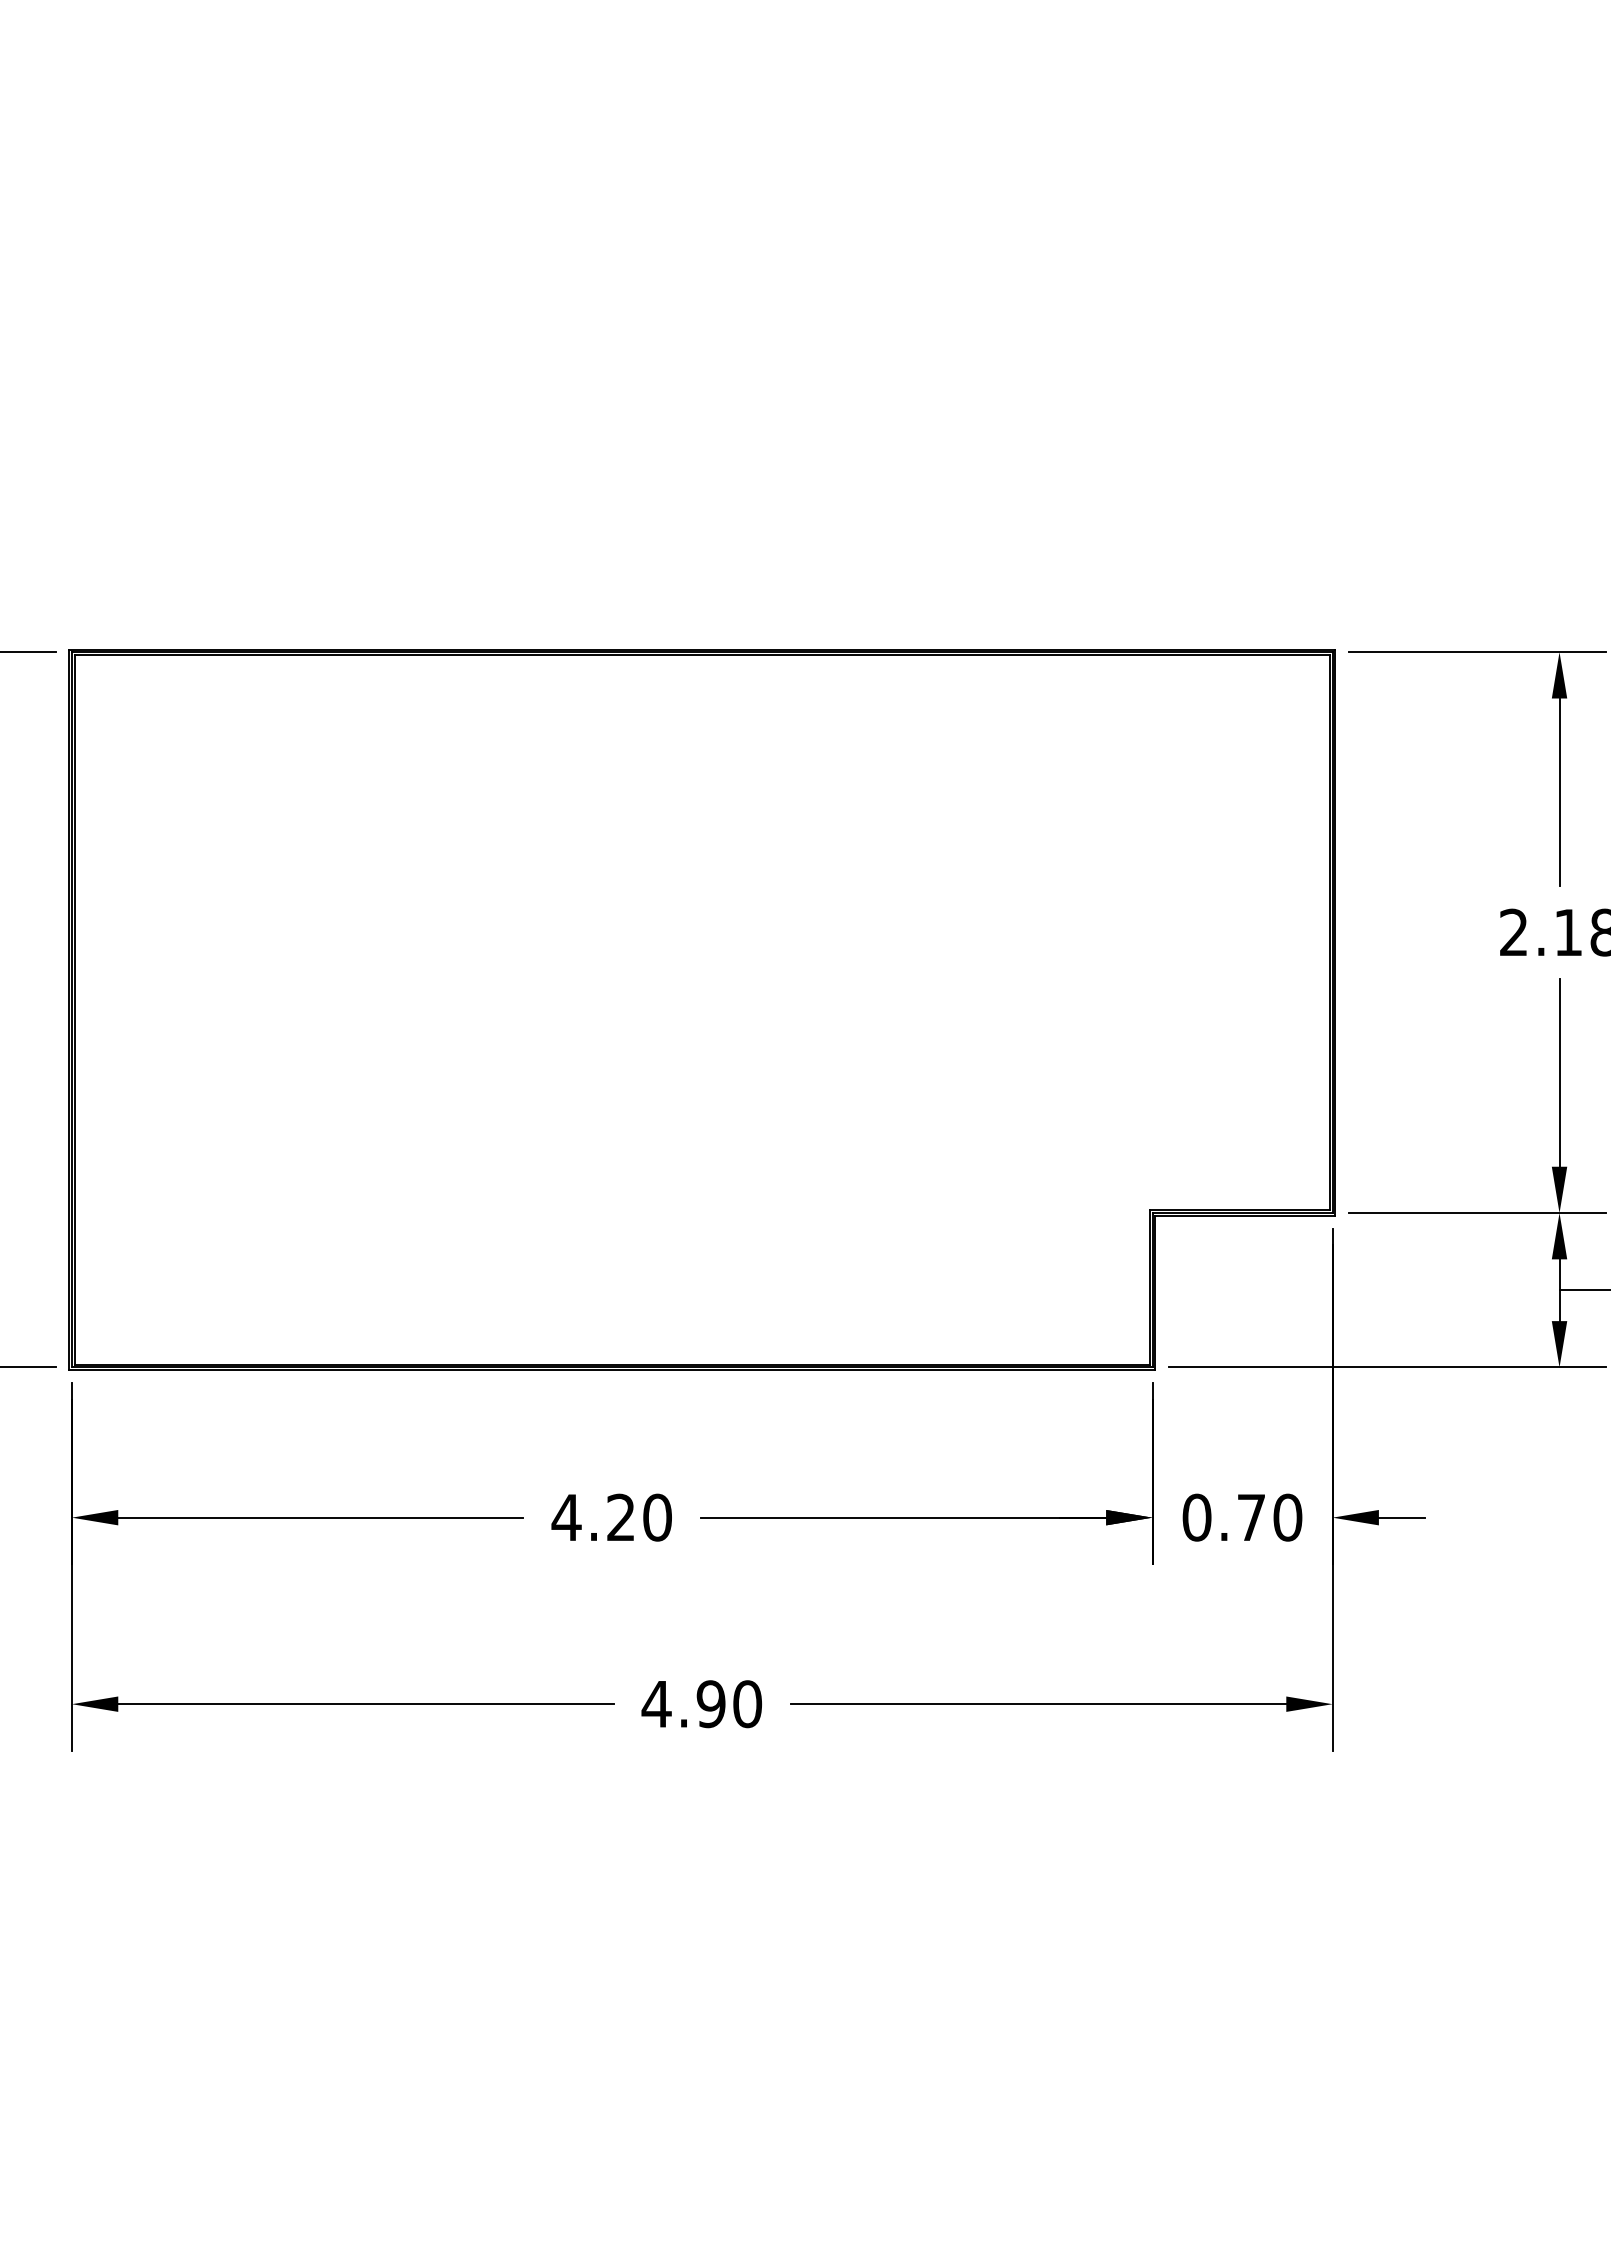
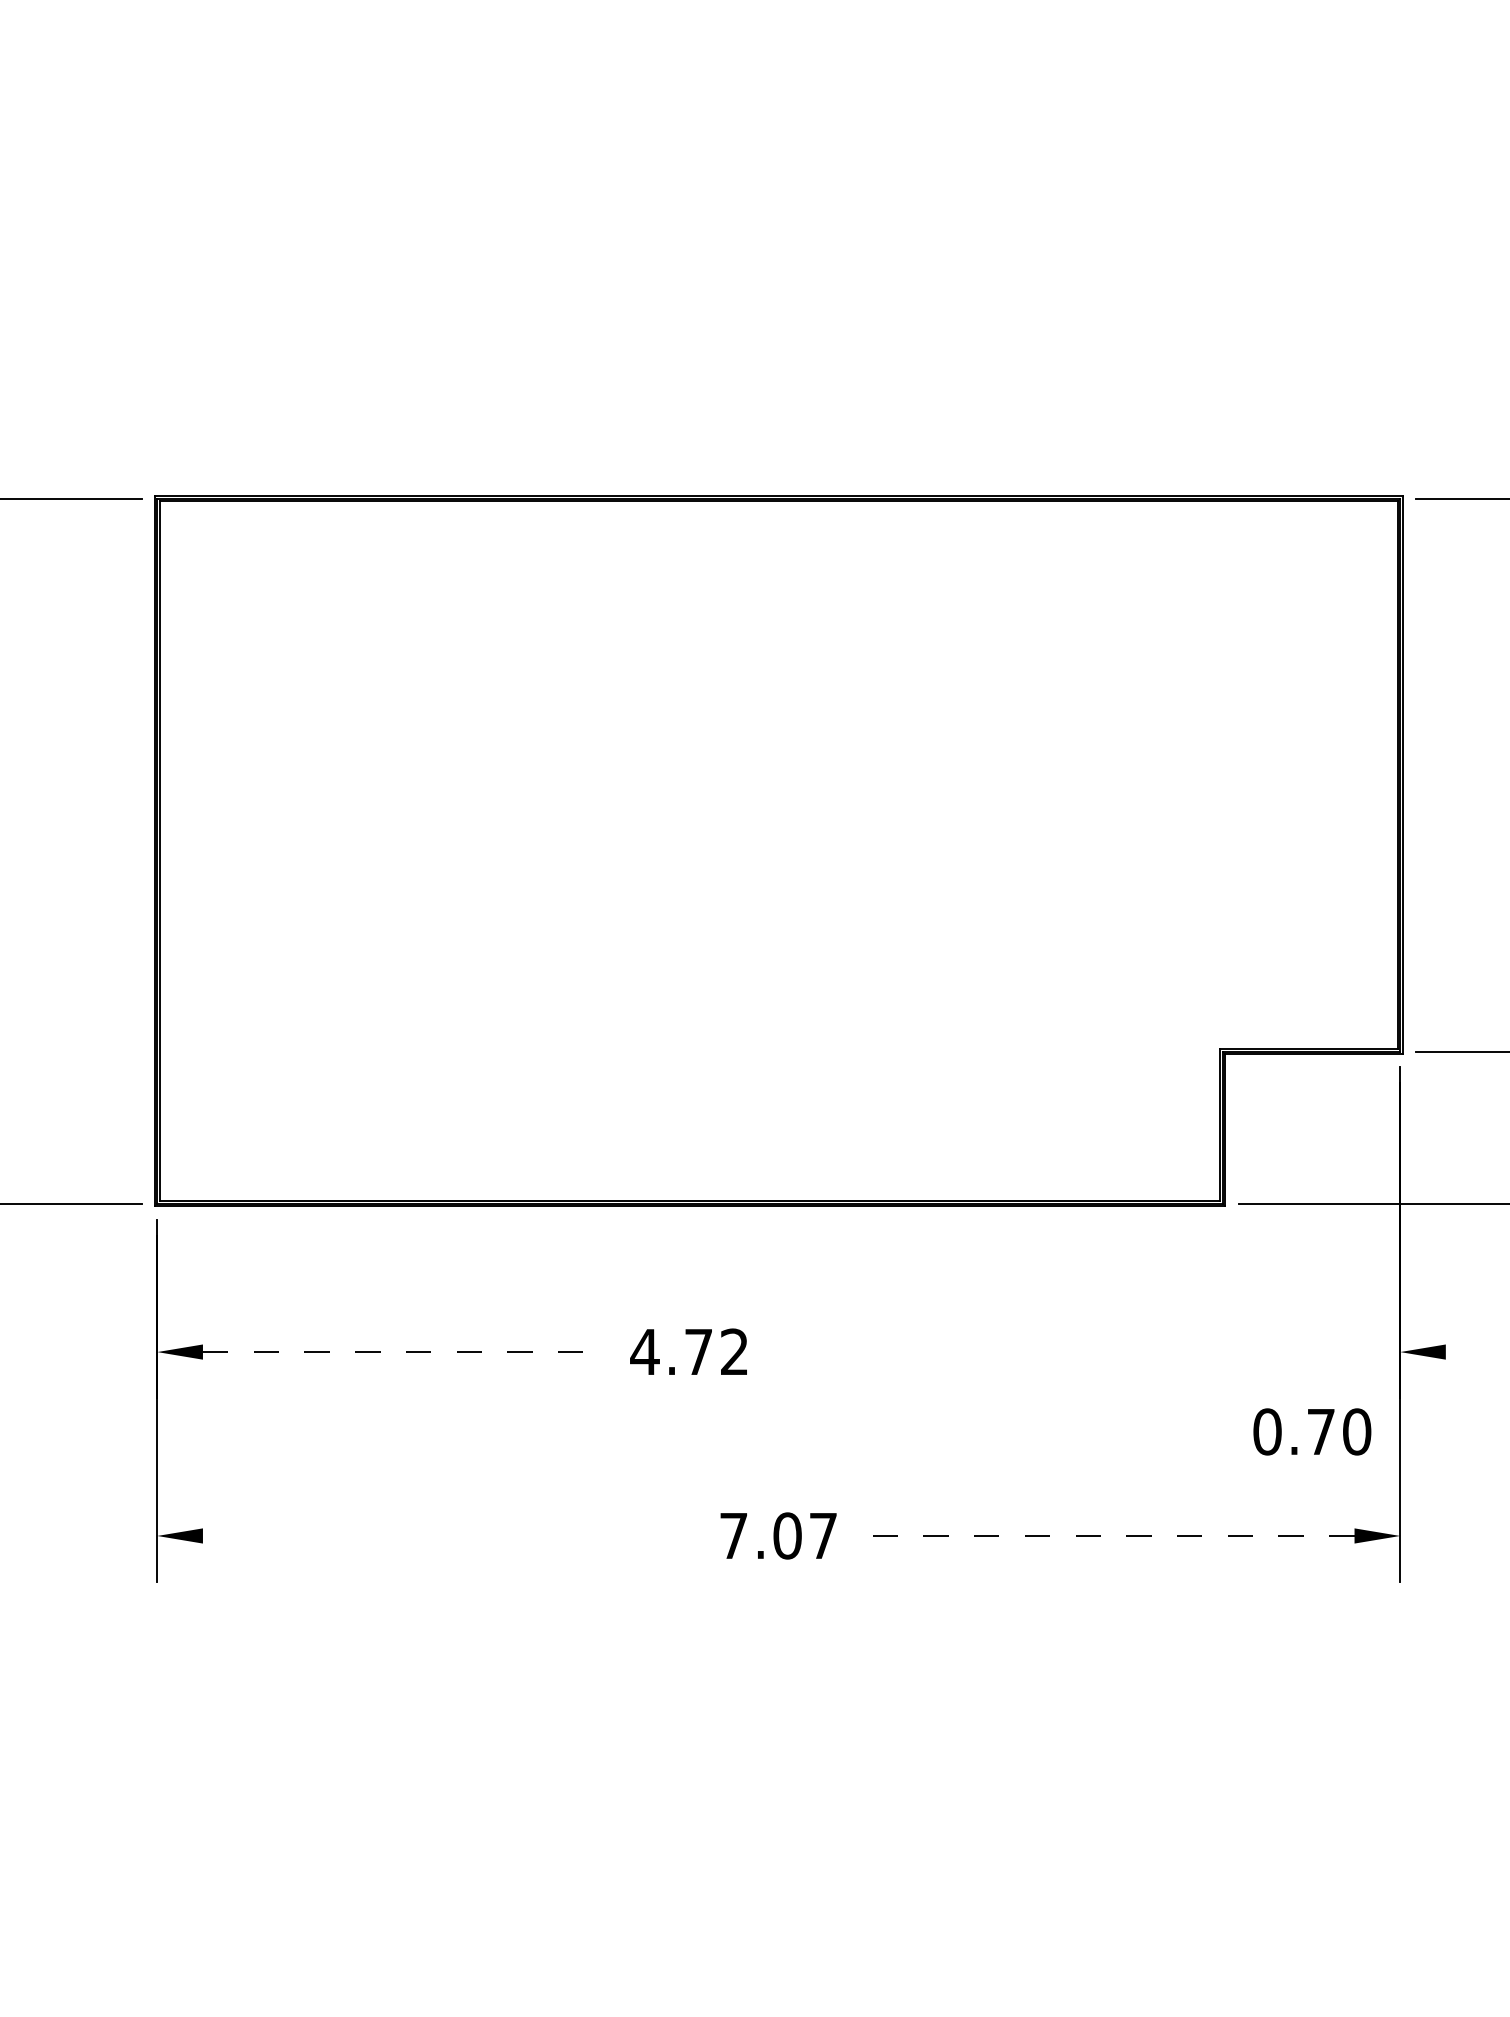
line: (320, 1517) -> (402, 1351), solid -> dashed
text: (639, 1517) -> (716, 1351), 4.20 -> 4.72
part: (926, 1517) -> (999, 1351), removed
text: (1242, 1517) -> (1312, 1431), moved
line: (1401, 1517) -> (1468, 1351), removed
line: (365, 1704) -> (446, 1536), removed
text: (701, 1704) -> (777, 1536), 4.90 -> 7.07
line: (1038, 1704) -> (1110, 1536), solid -> dashed

